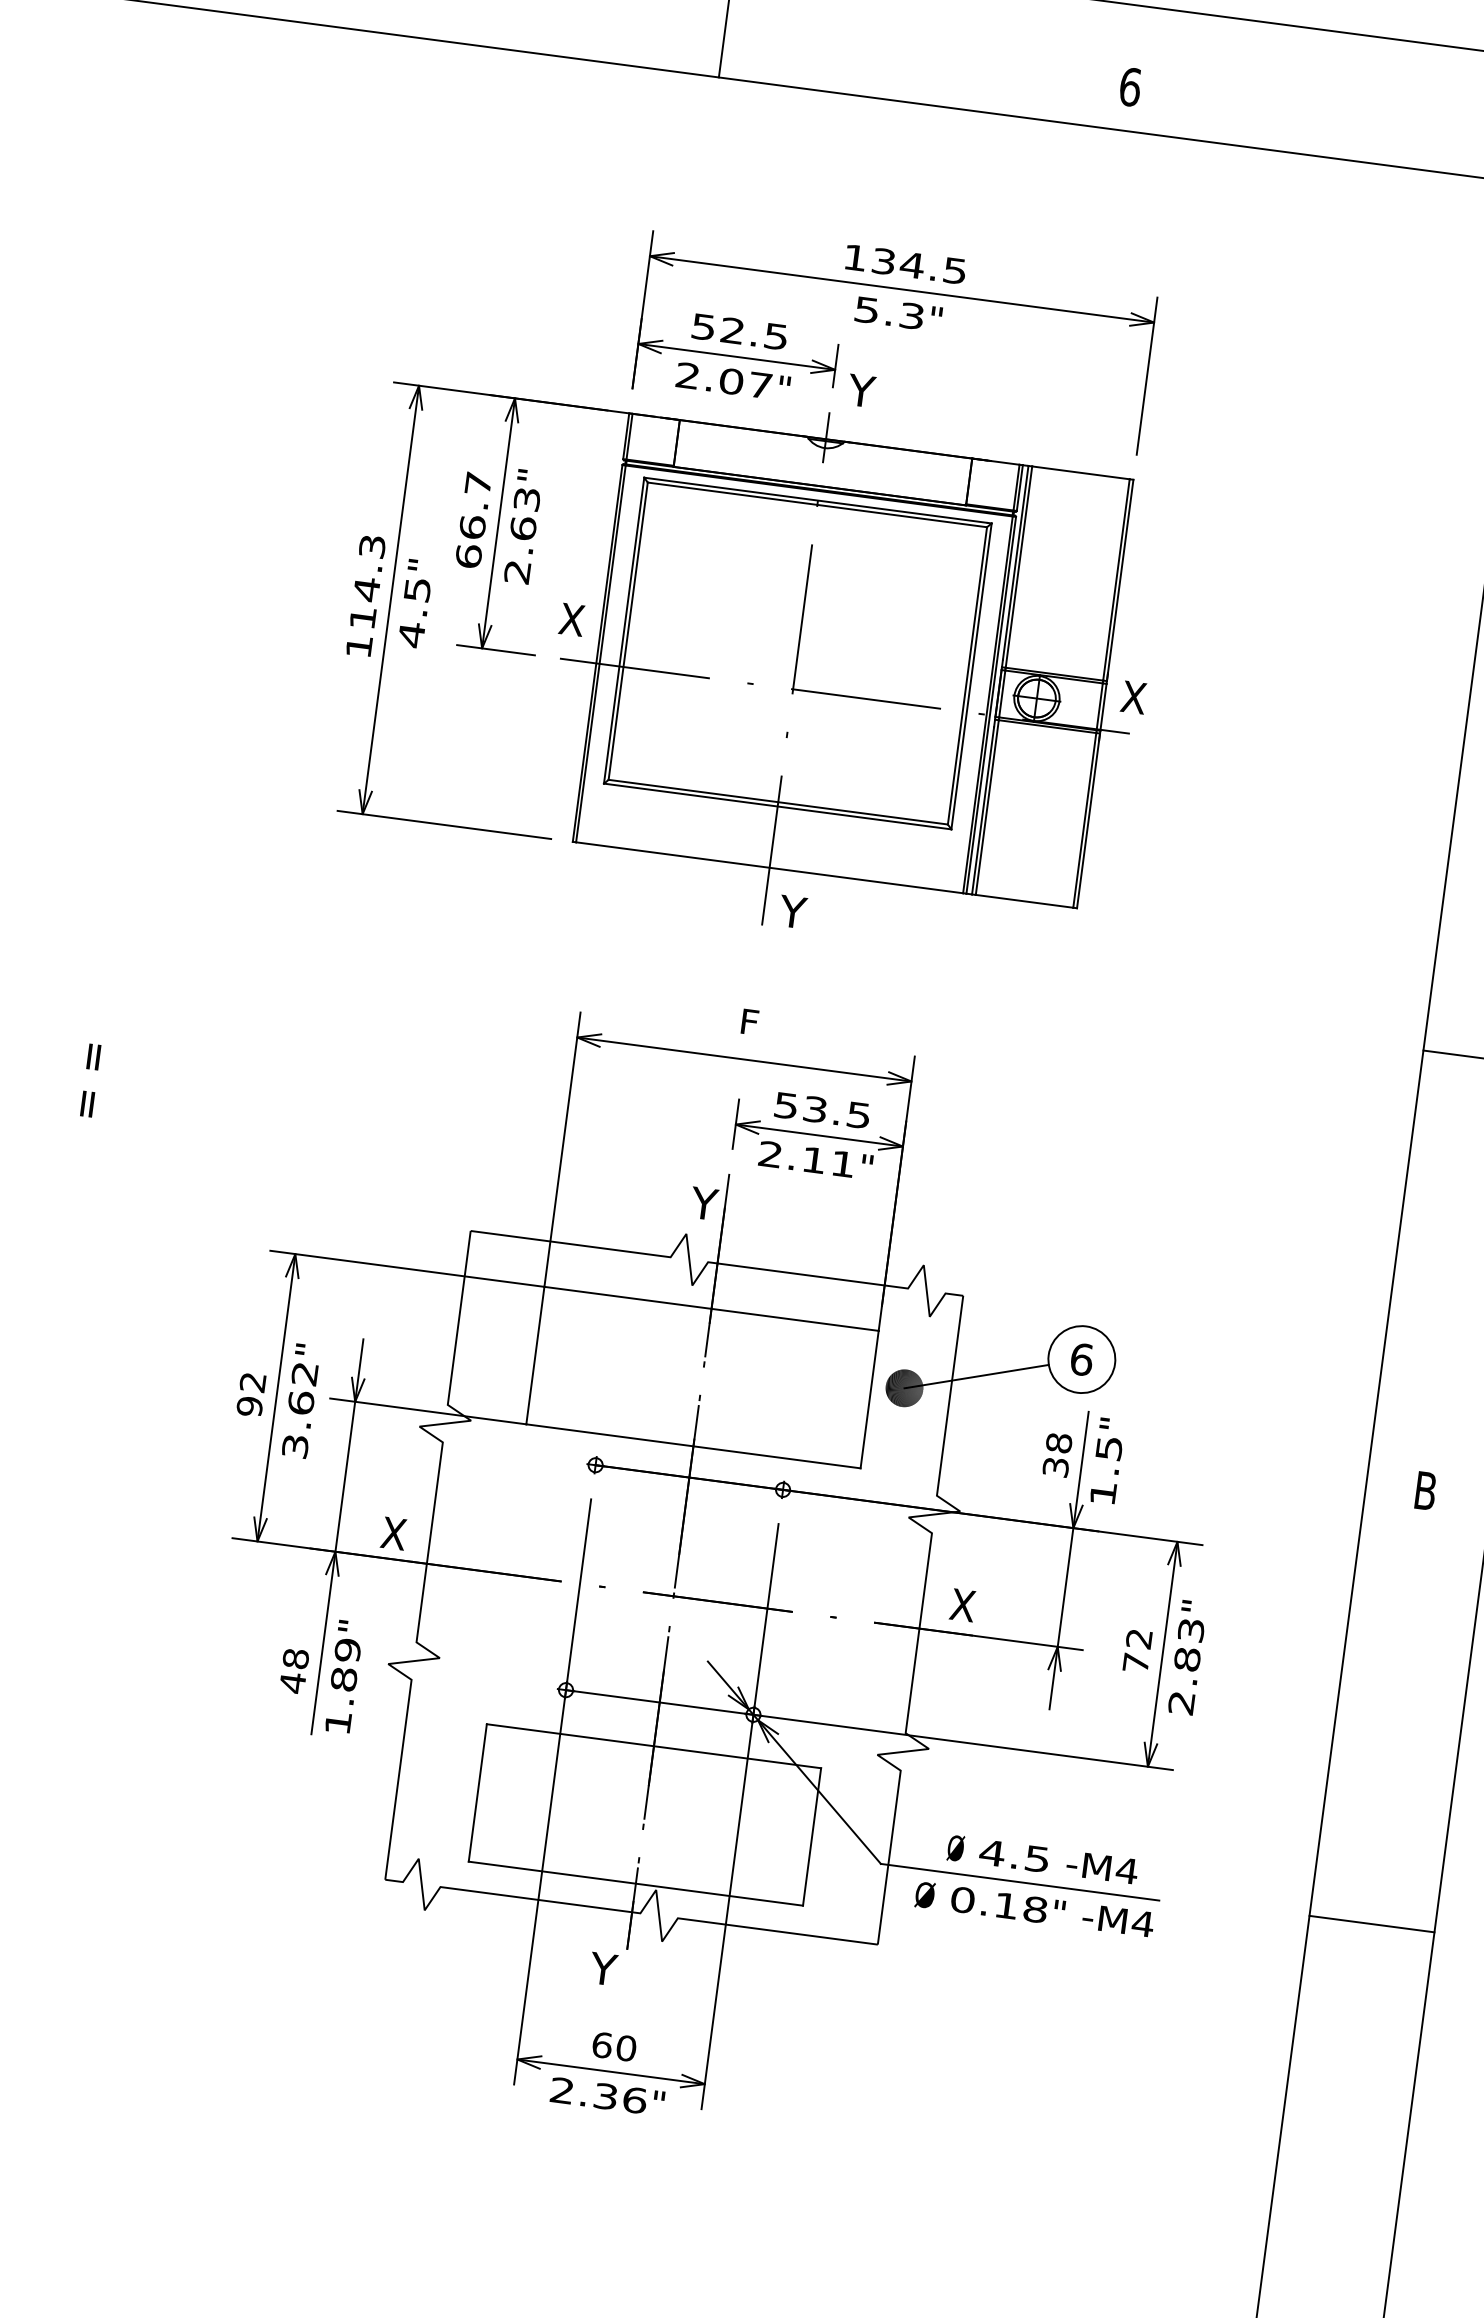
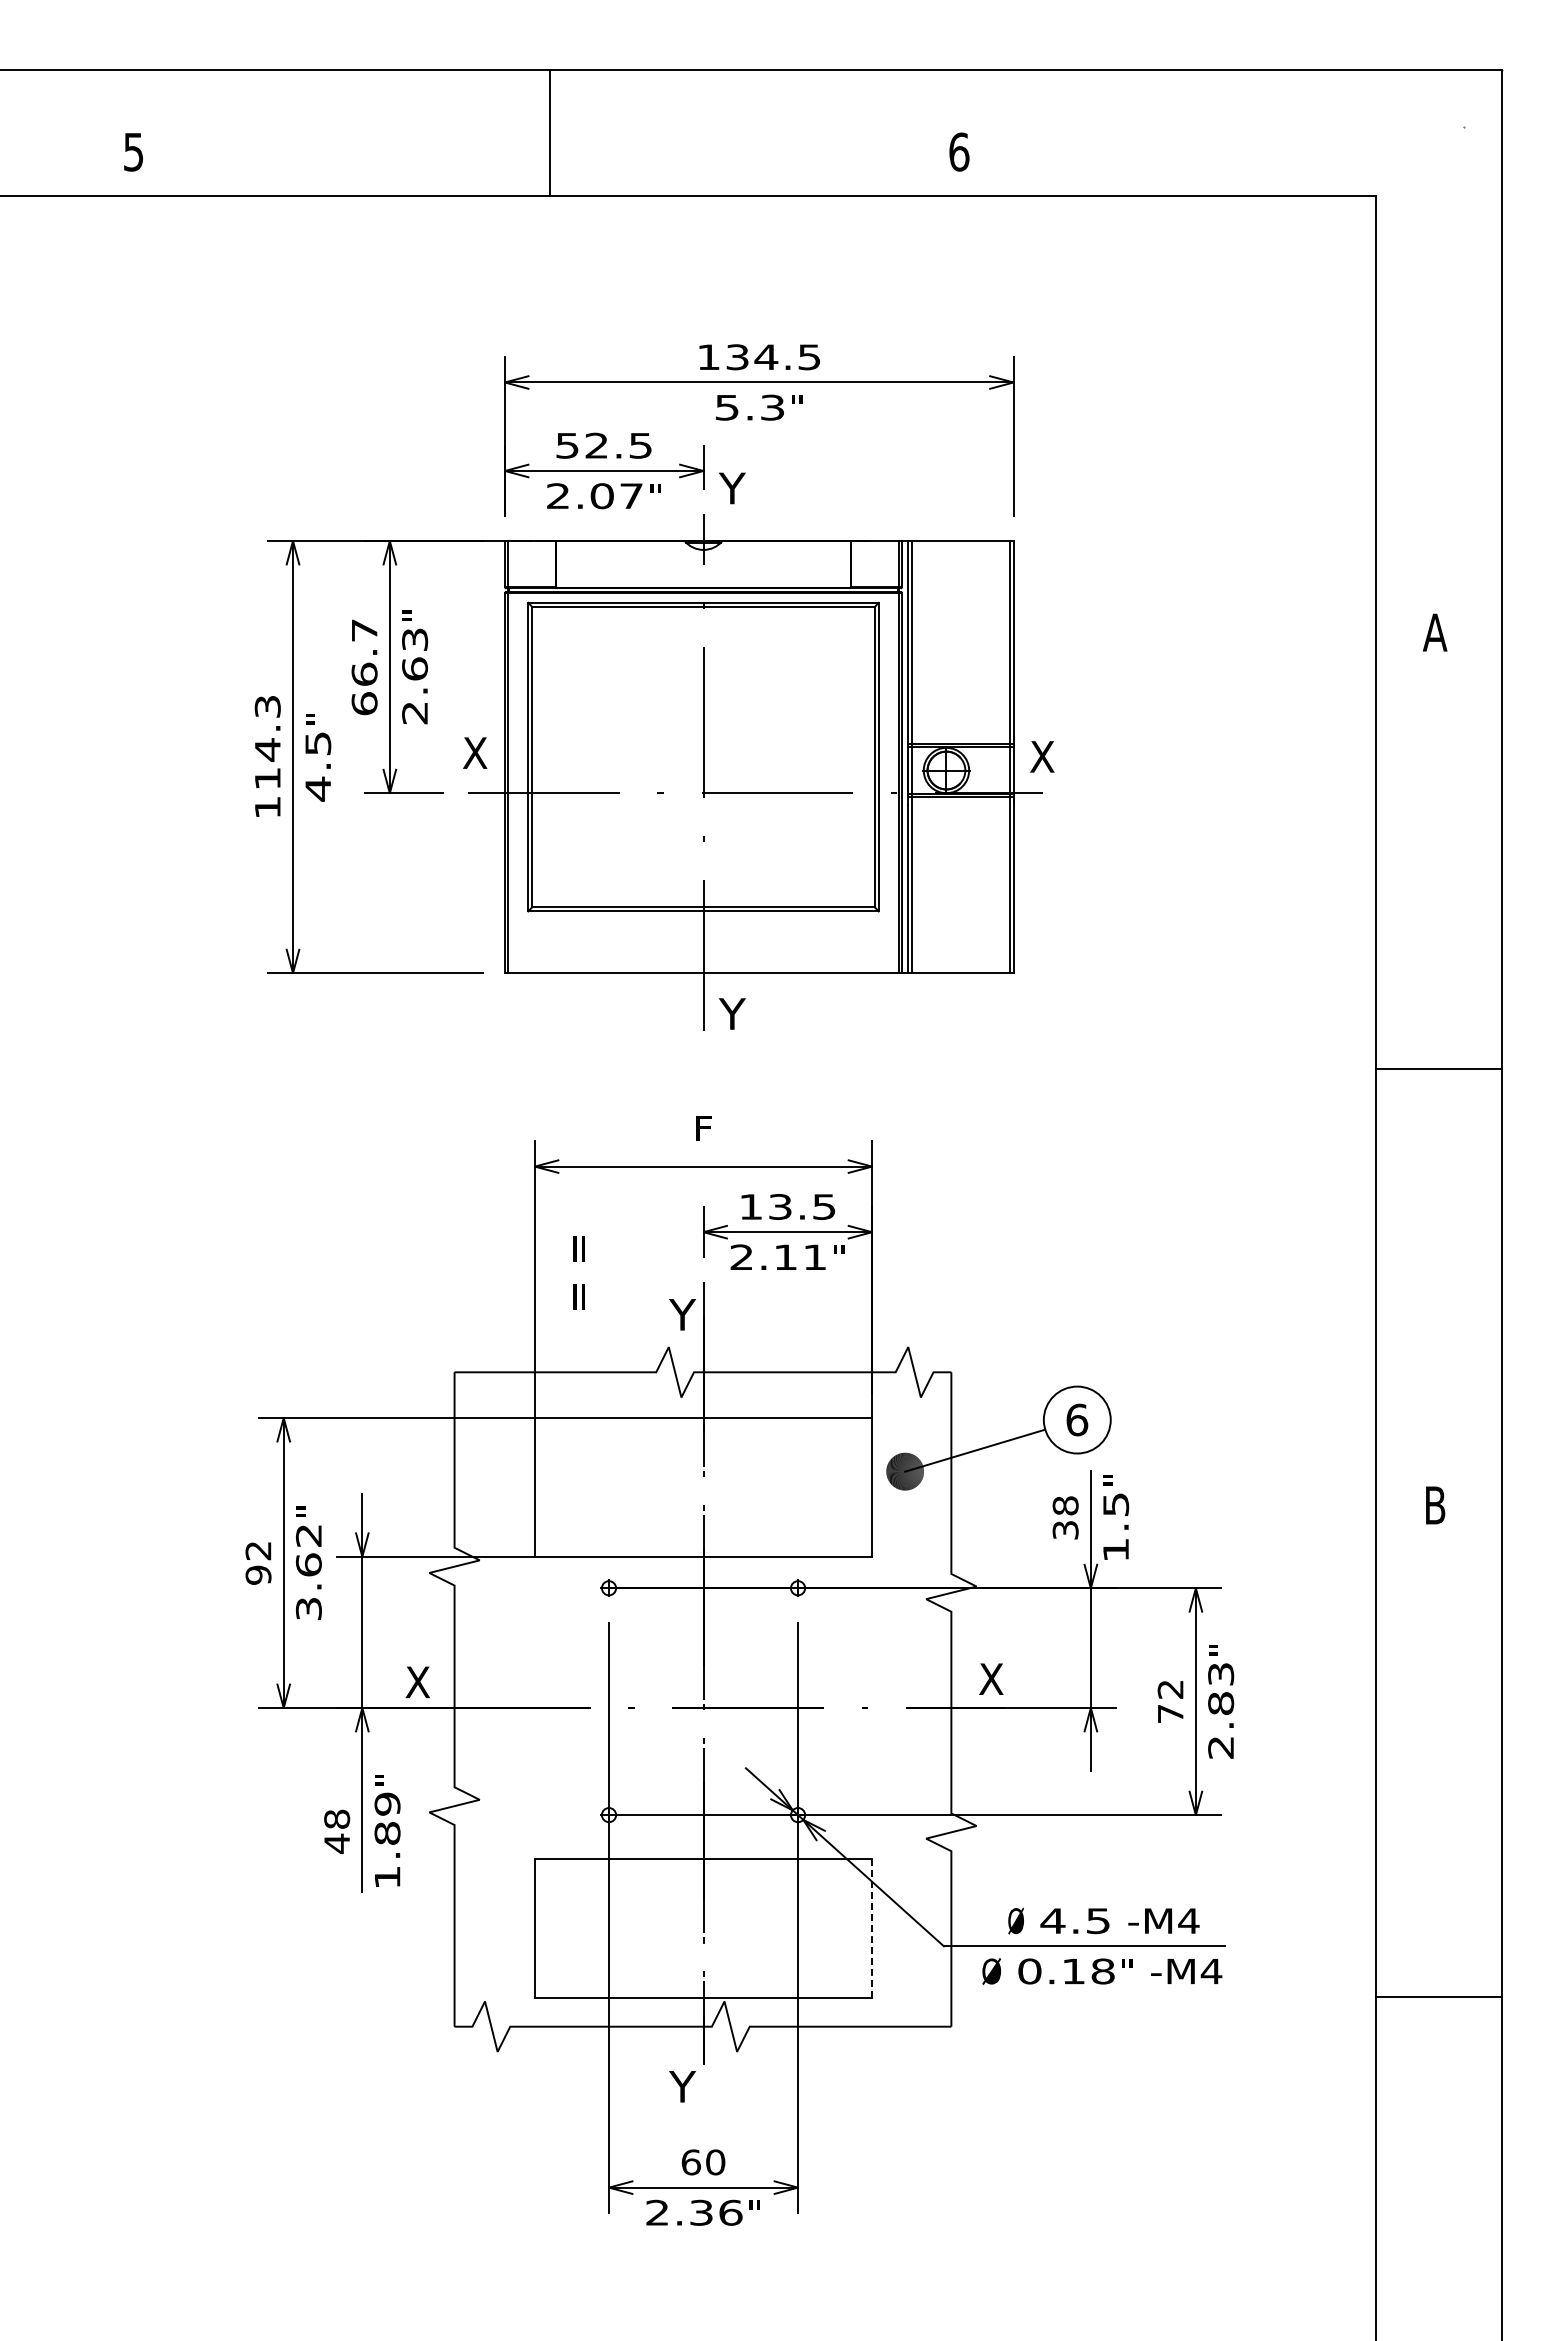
text: (90, 1080) -> (578, 1272), moved
text: (785, 1105) -> (750, 1206), 53.5 -> 13.5
line: (812, 1836) -> (872, 1928), solid -> dashed
line: (1371, 1923) -> (1438, 1996), moved

